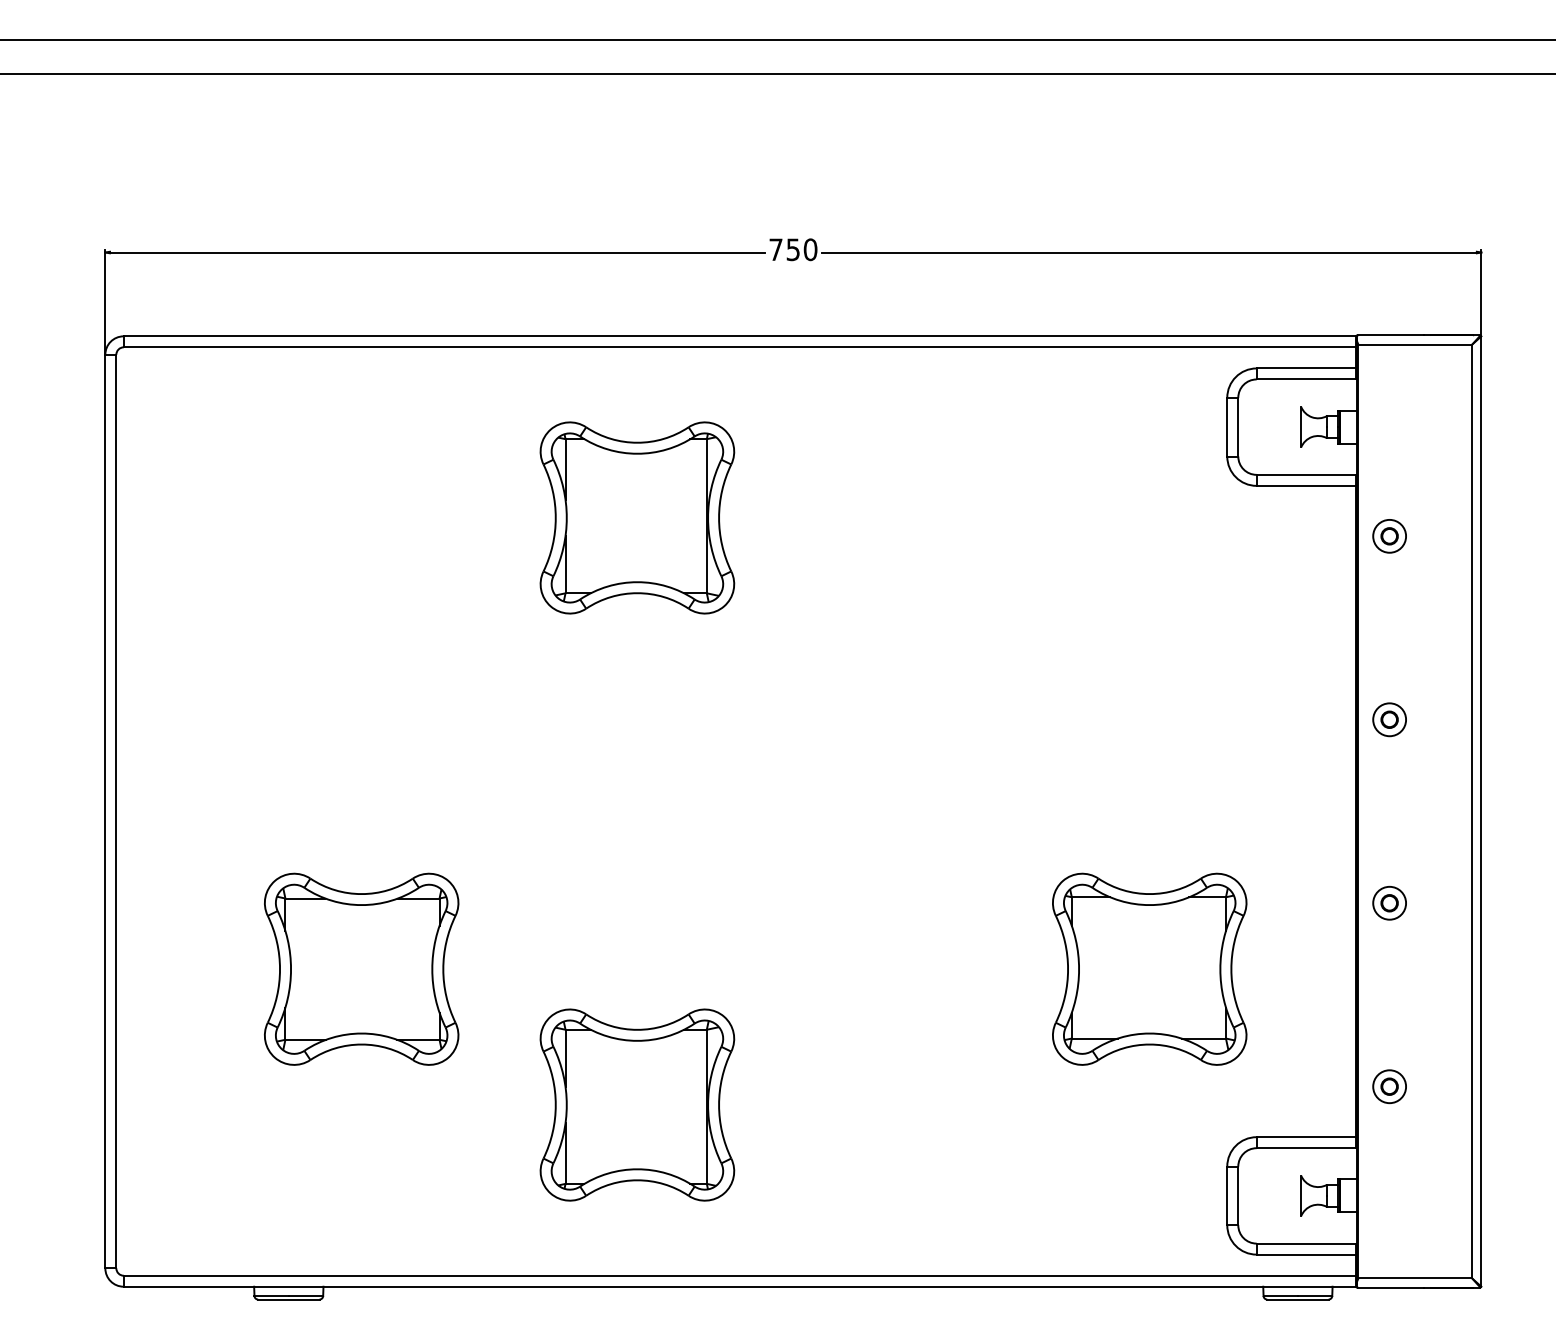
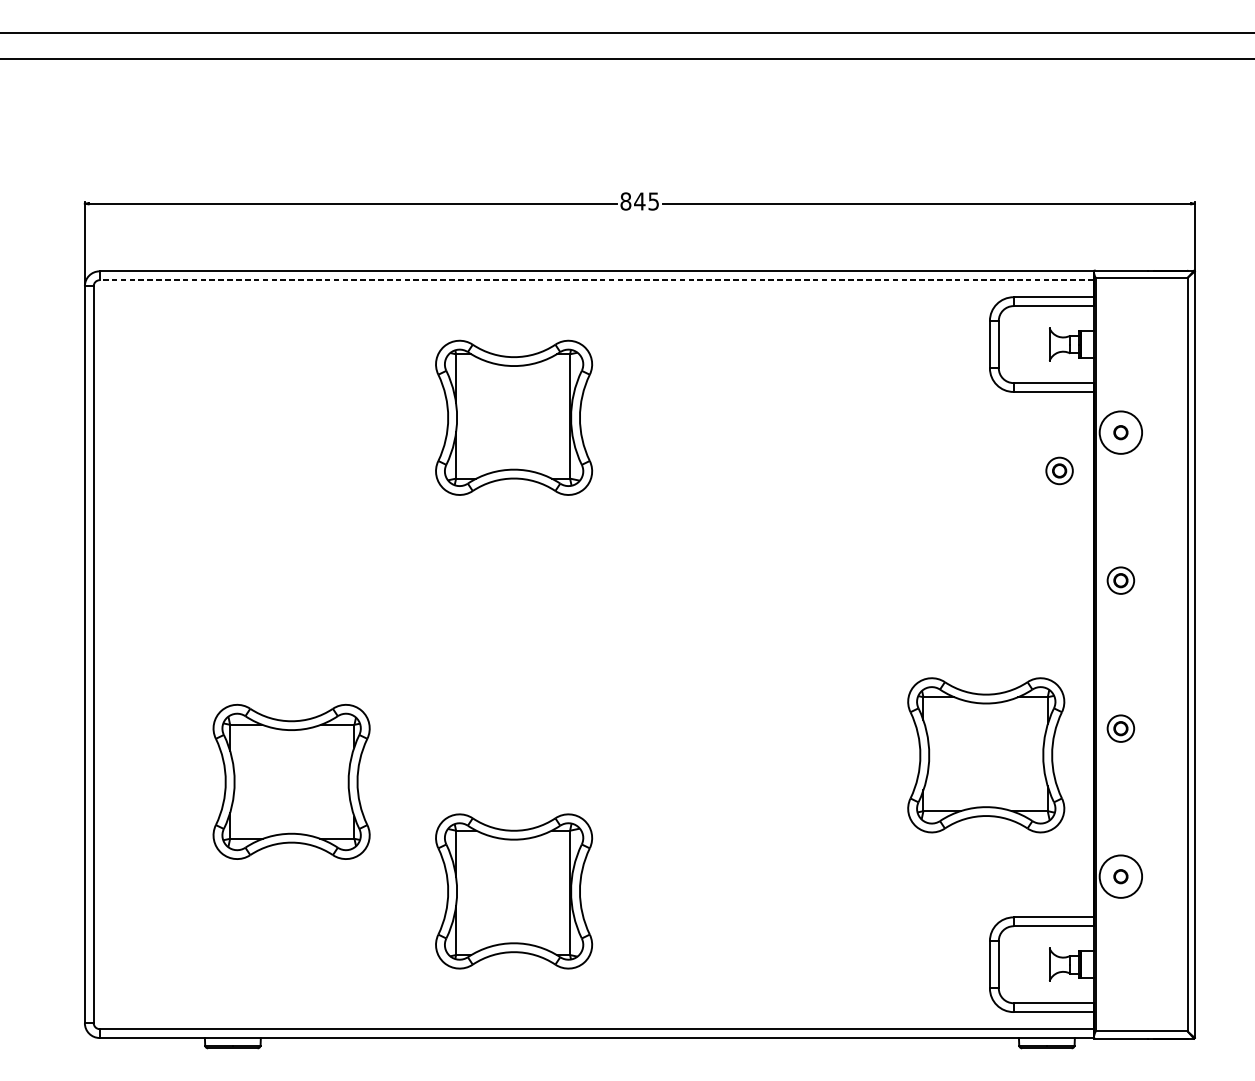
text: (793, 249) -> (640, 201), 750 -> 845
line: (739, 347) -> (596, 280), solid -> dashed
circle: (1389, 535) -> (1120, 431), size x1.6
part: (1313, 583) -> (1059, 470), added
part: (1149, 968) -> (986, 754), moved
circle: (1389, 1086) -> (1120, 876), size x1.6

